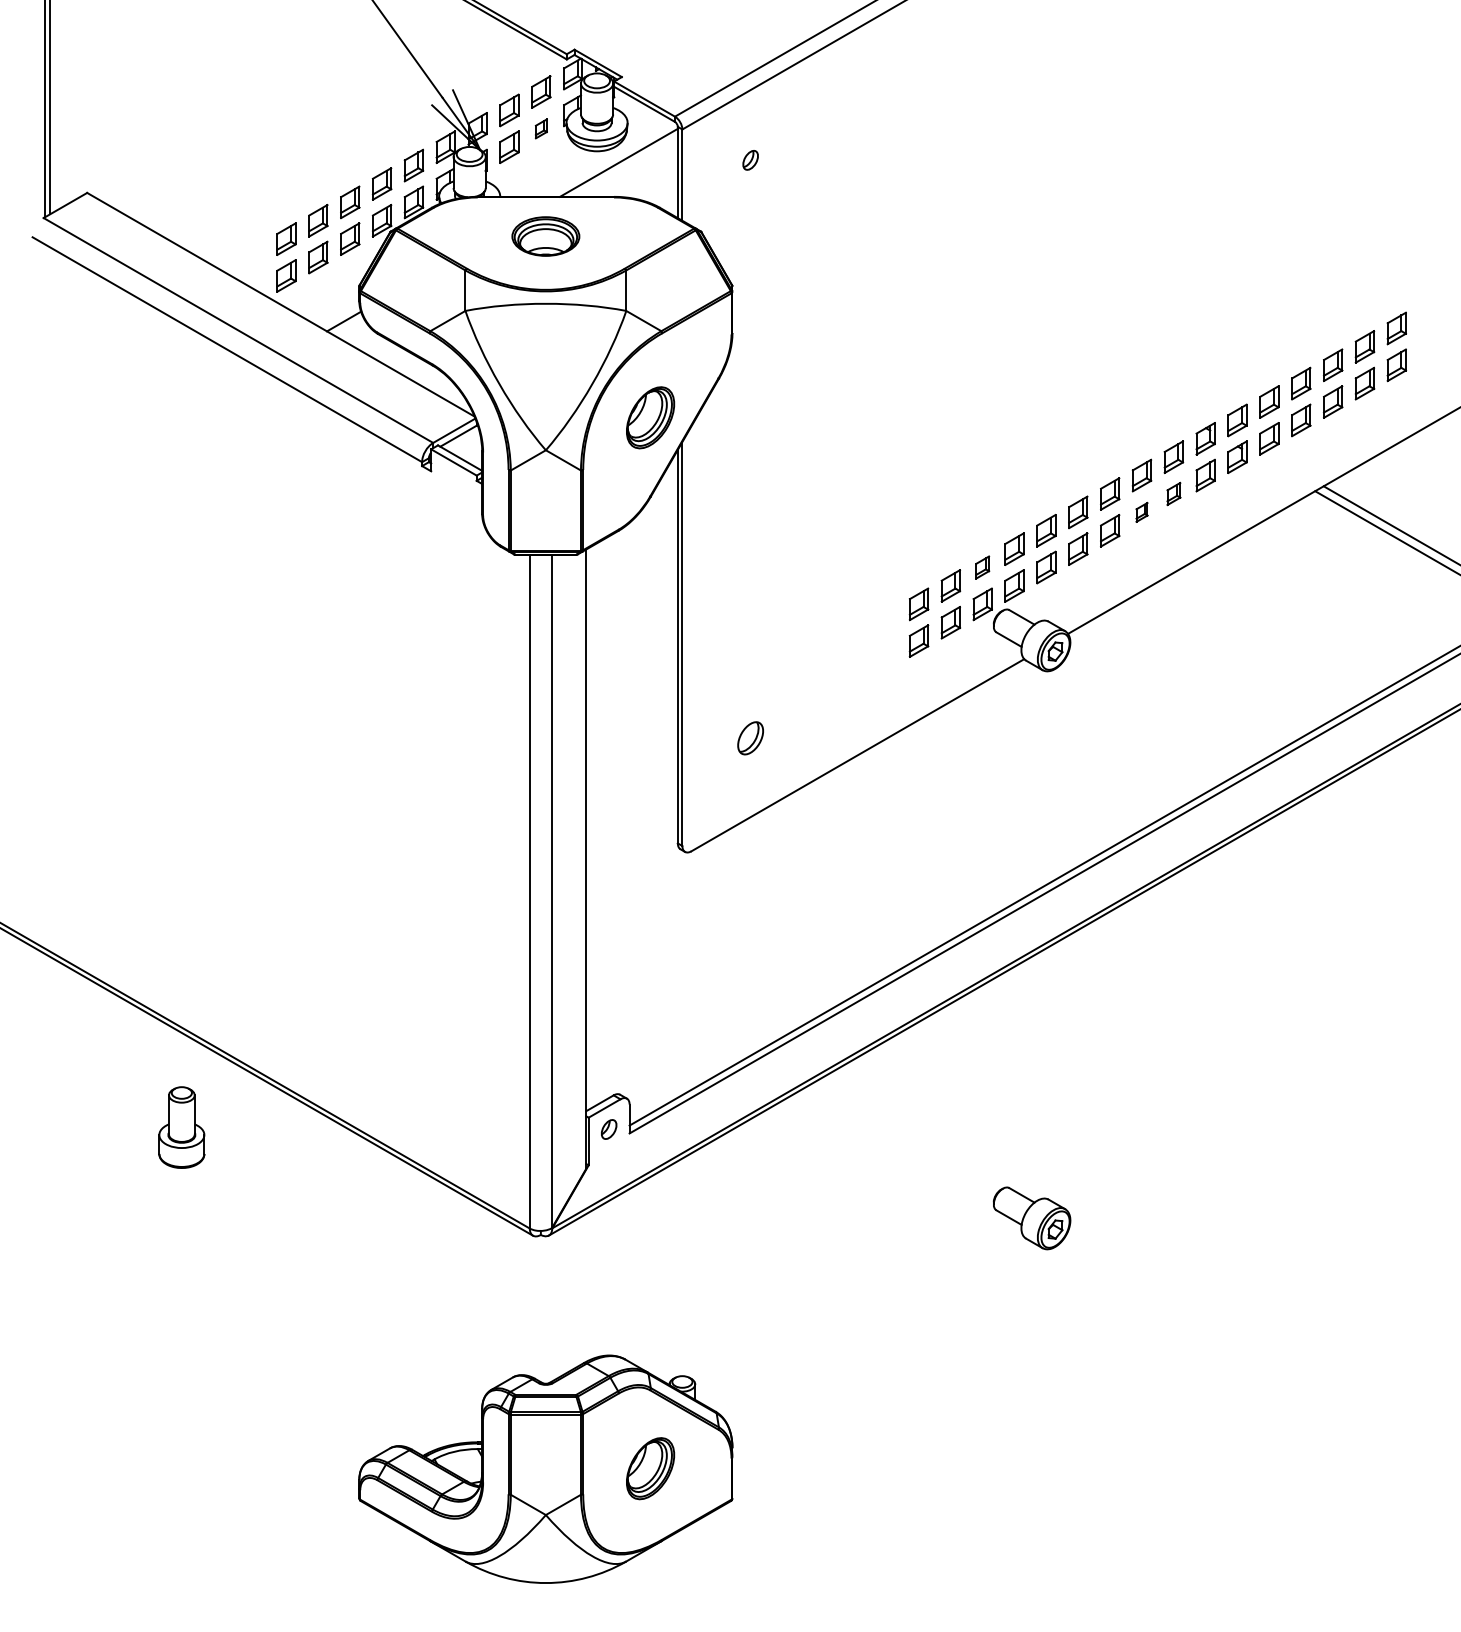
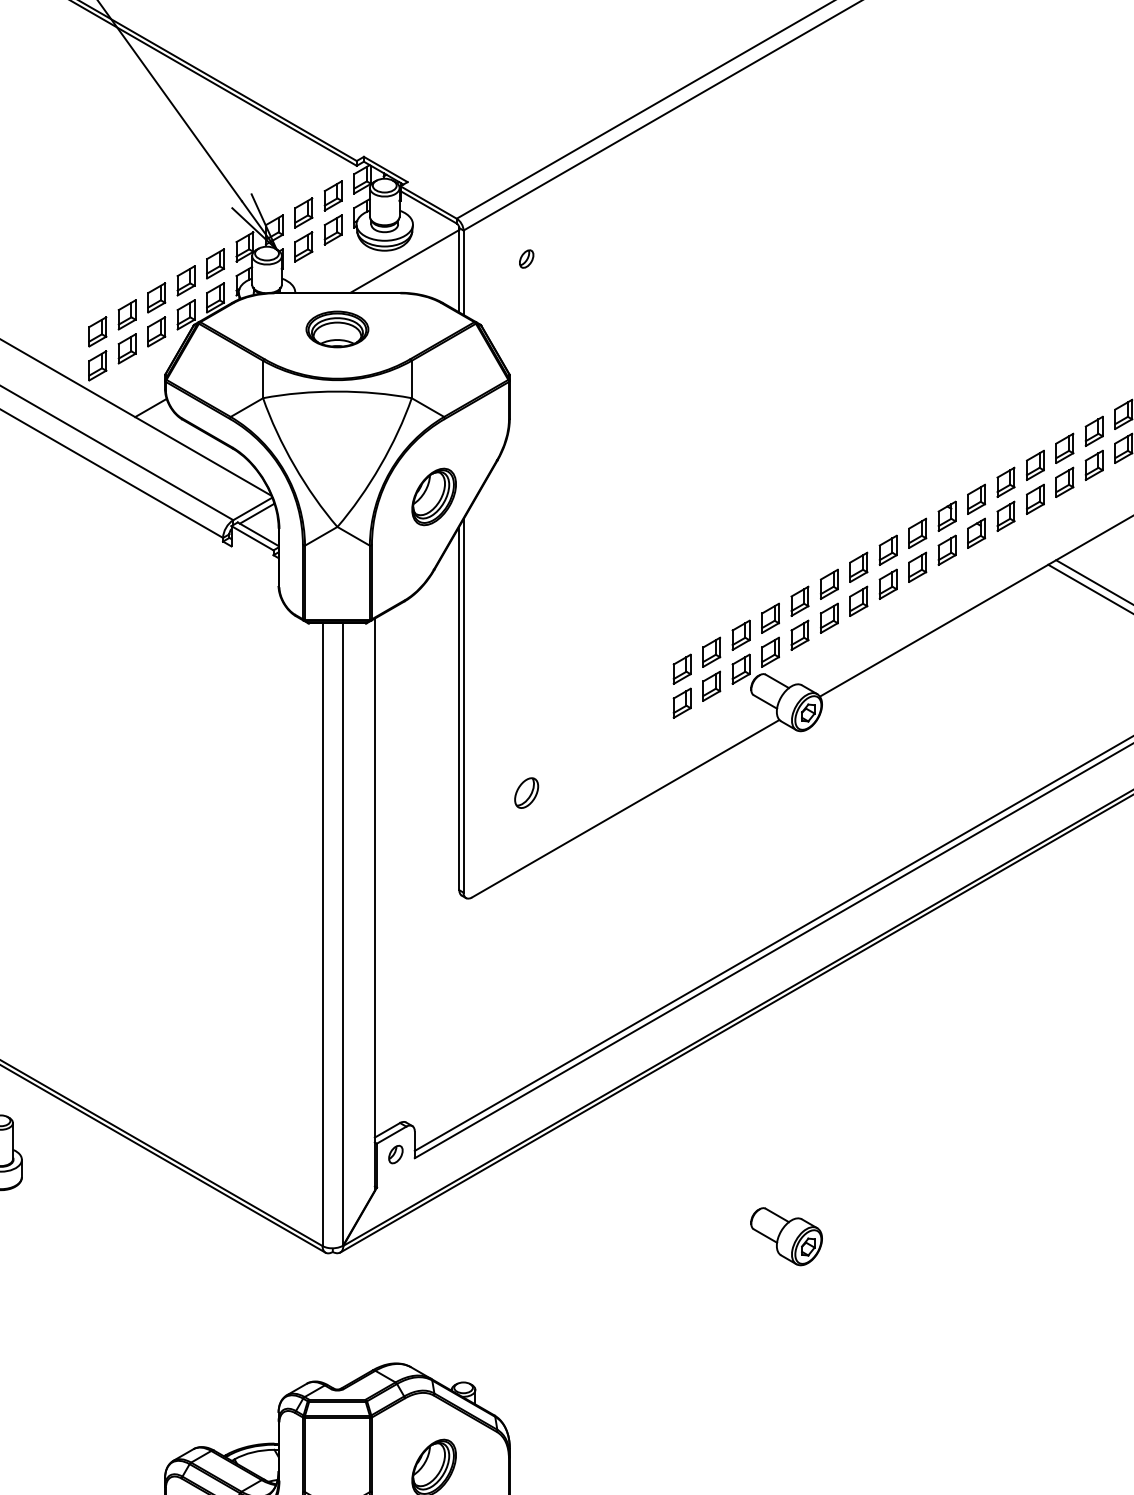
part: (541, 128) -> (333, 229), size x1.67
part: (1173, 493) -> (917, 566), size x1.43
part: (1141, 512) -> (887, 584), size x1.67
part: (982, 567) -> (740, 635), size x1.43

